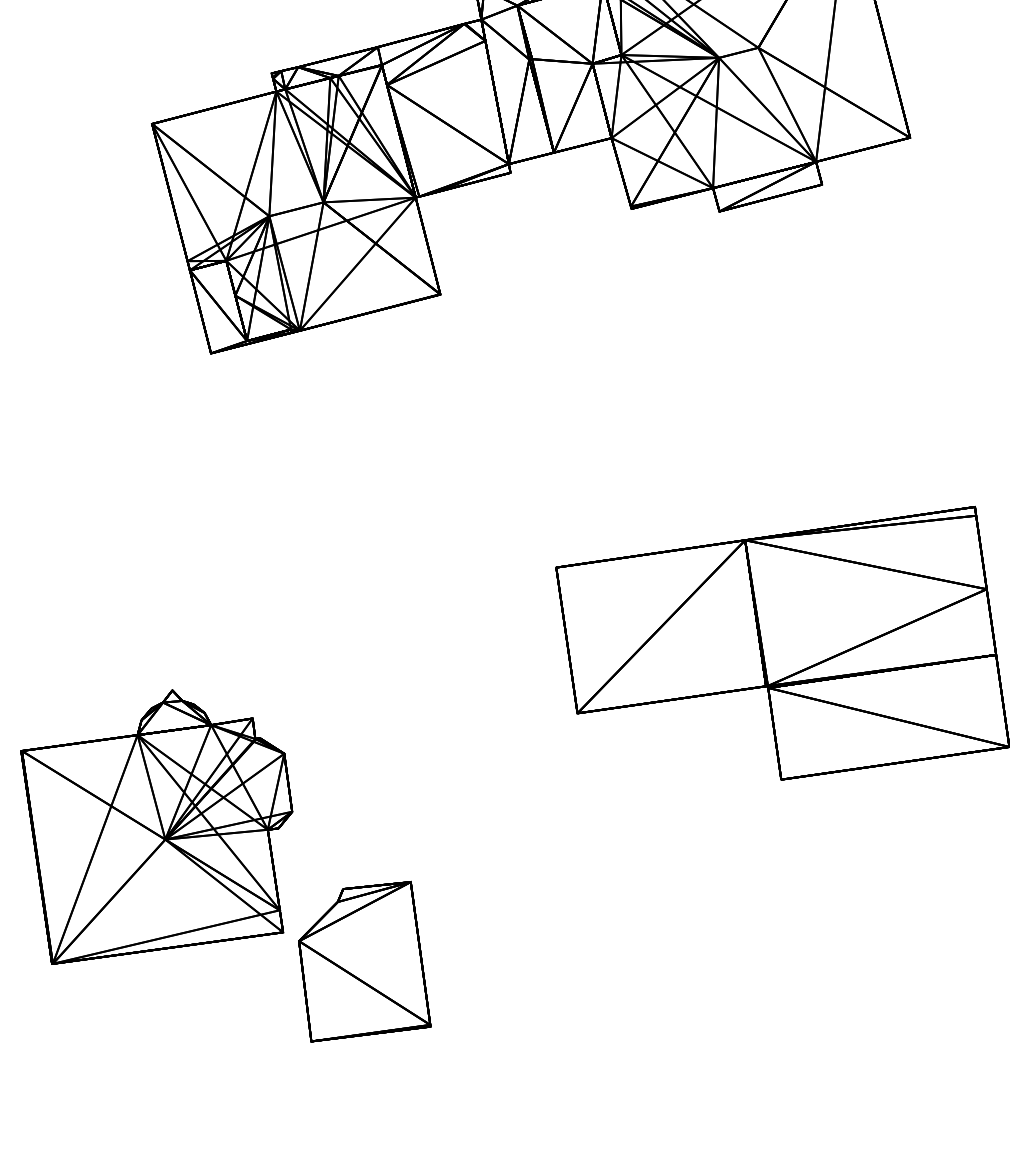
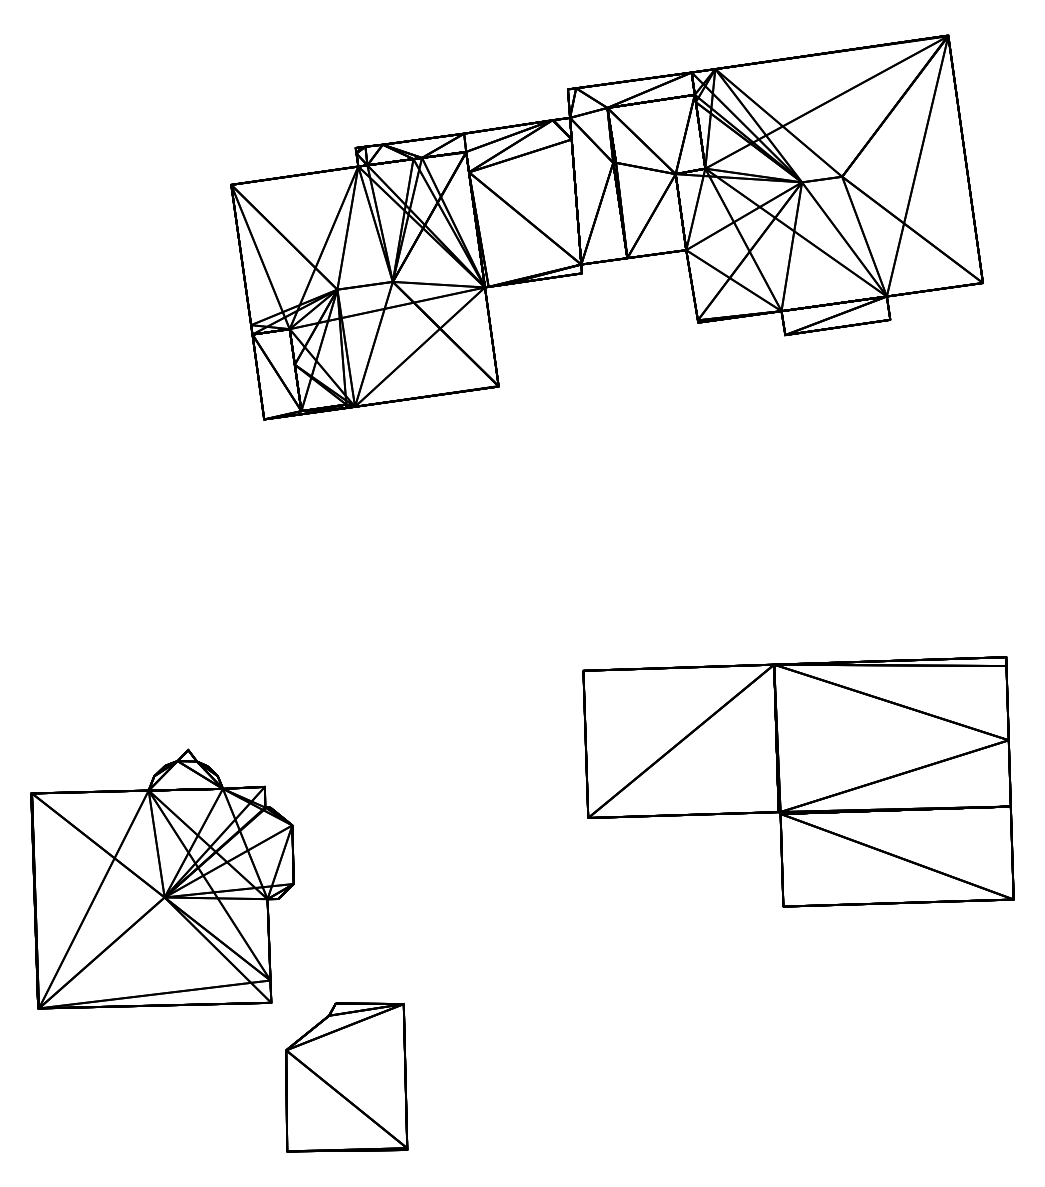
part: (362, 961) -> (346, 1077), moved

